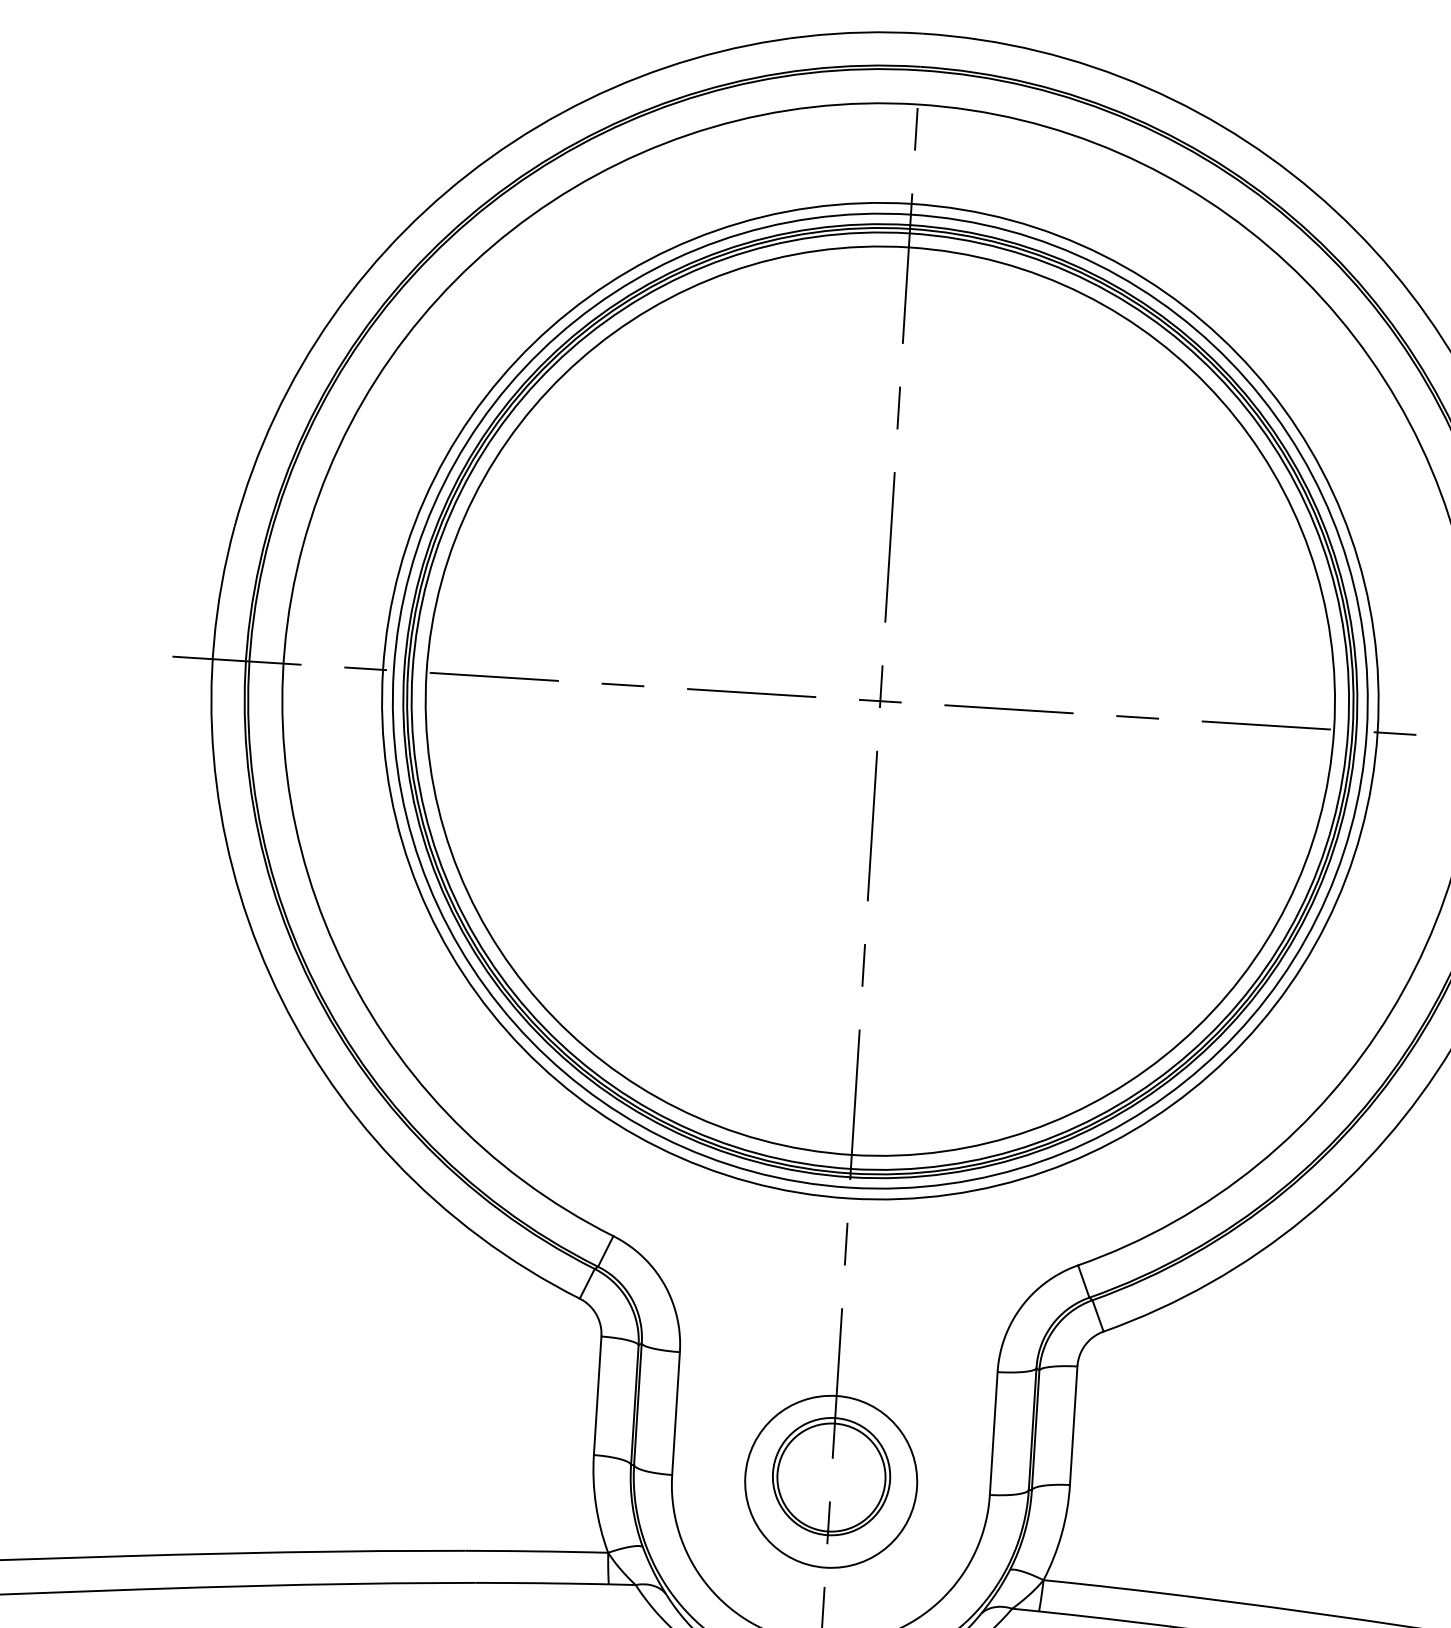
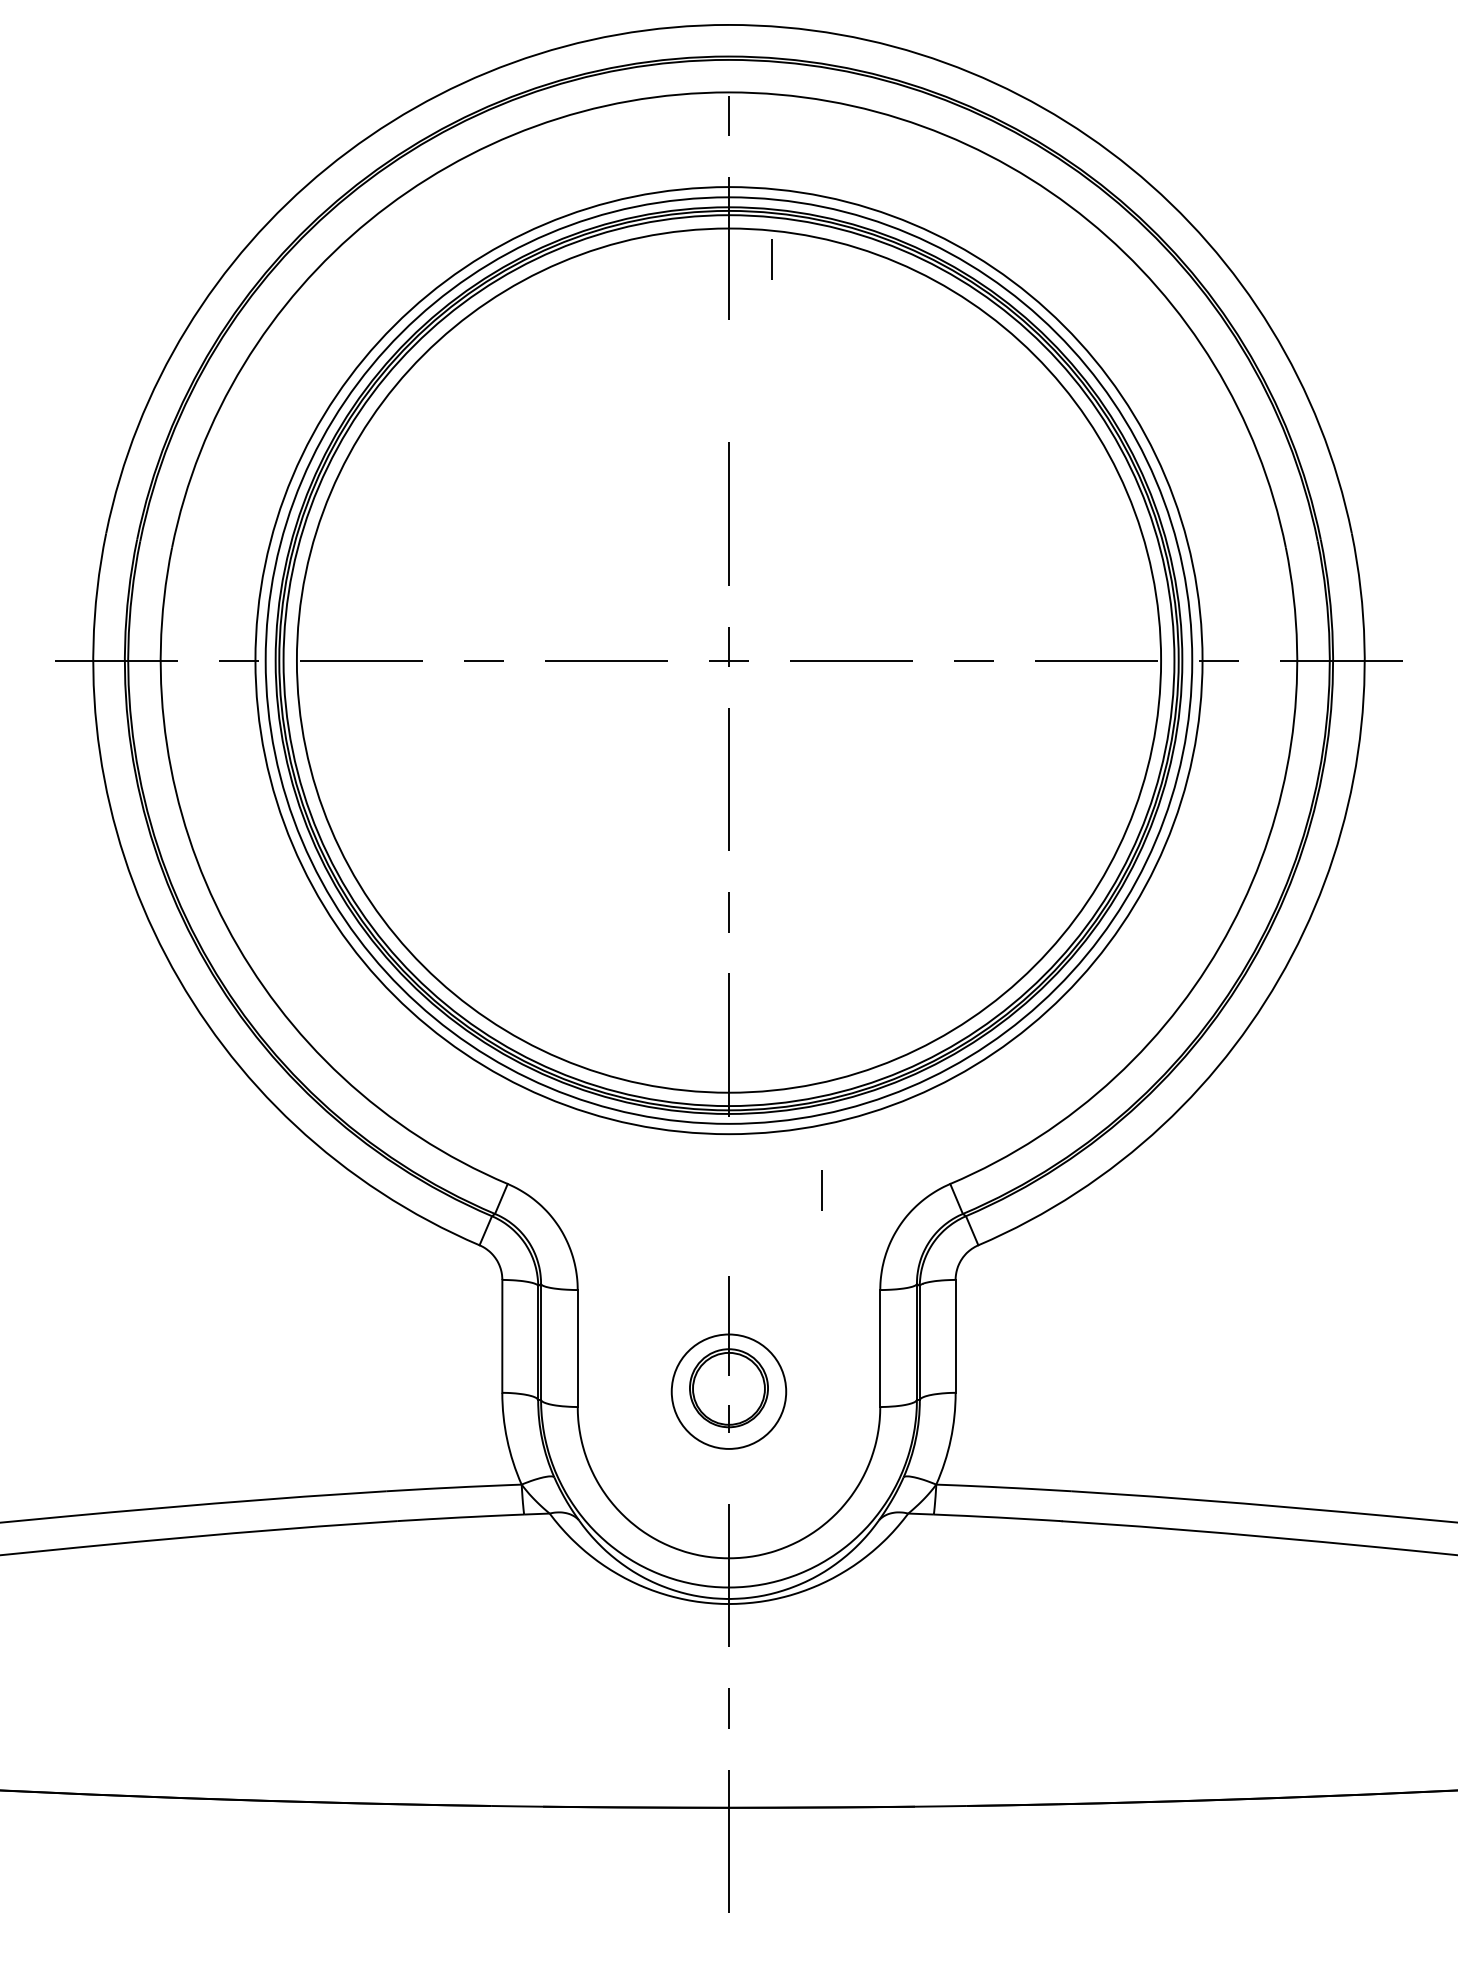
line: (898, 408) -> (771, 259), moved
line: (845, 1243) -> (821, 1190), moved
part: (833, 1438) -> (728, 1362), size x0.7

